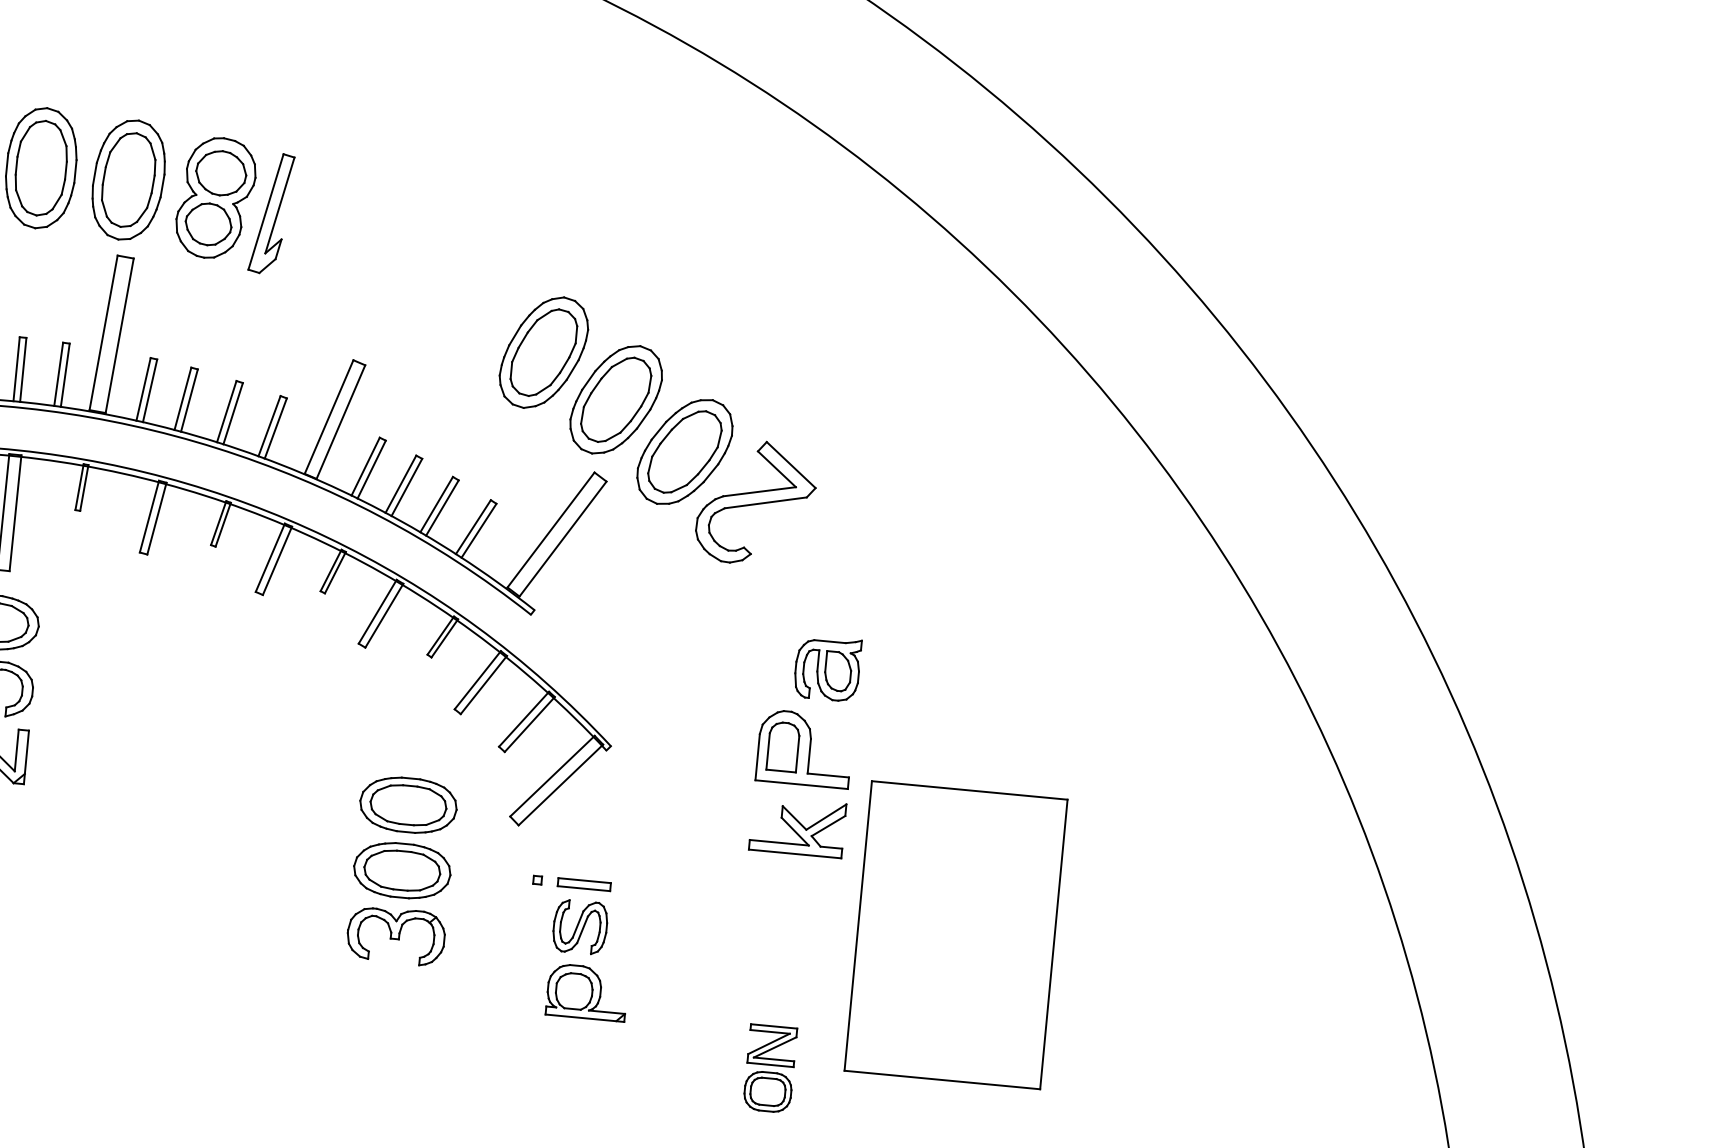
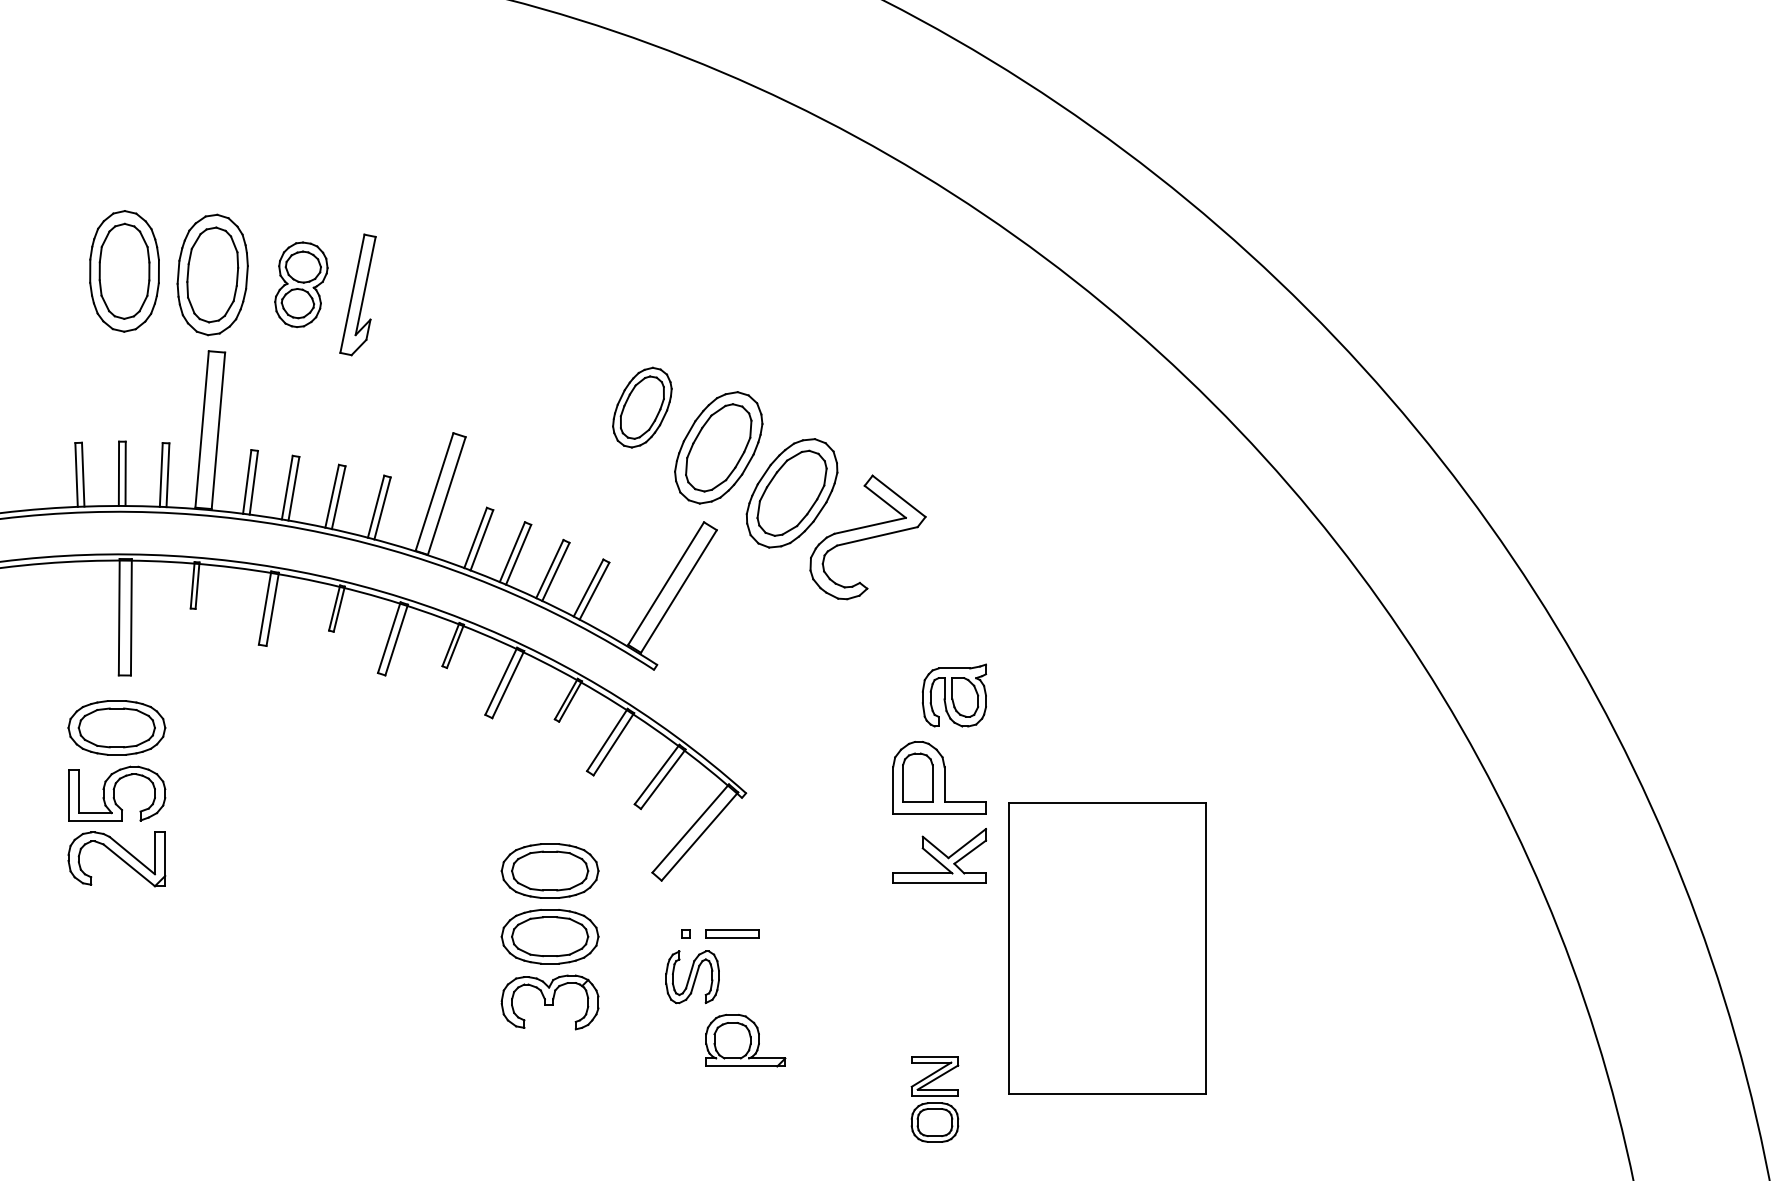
part: (216, 197) -> (301, 284), size x0.7
part: (544, 352) -> (642, 407), size x0.7
part: (580, 927) -> (692, 977), moved

